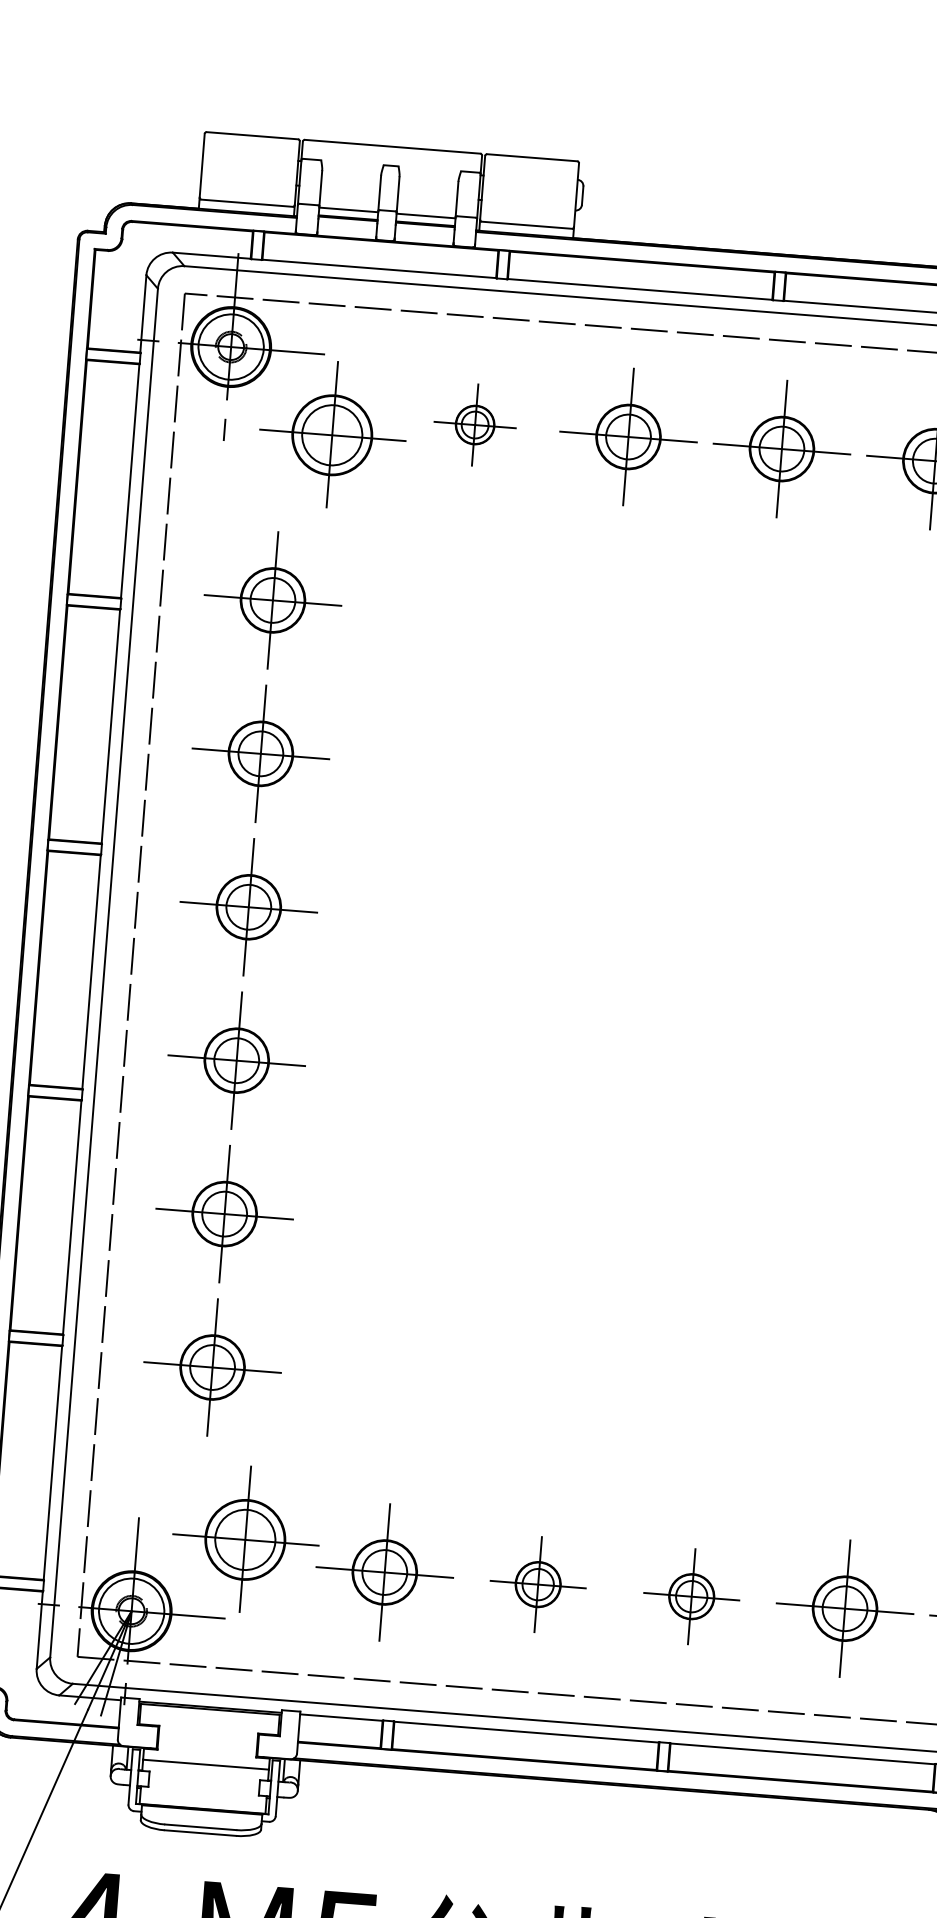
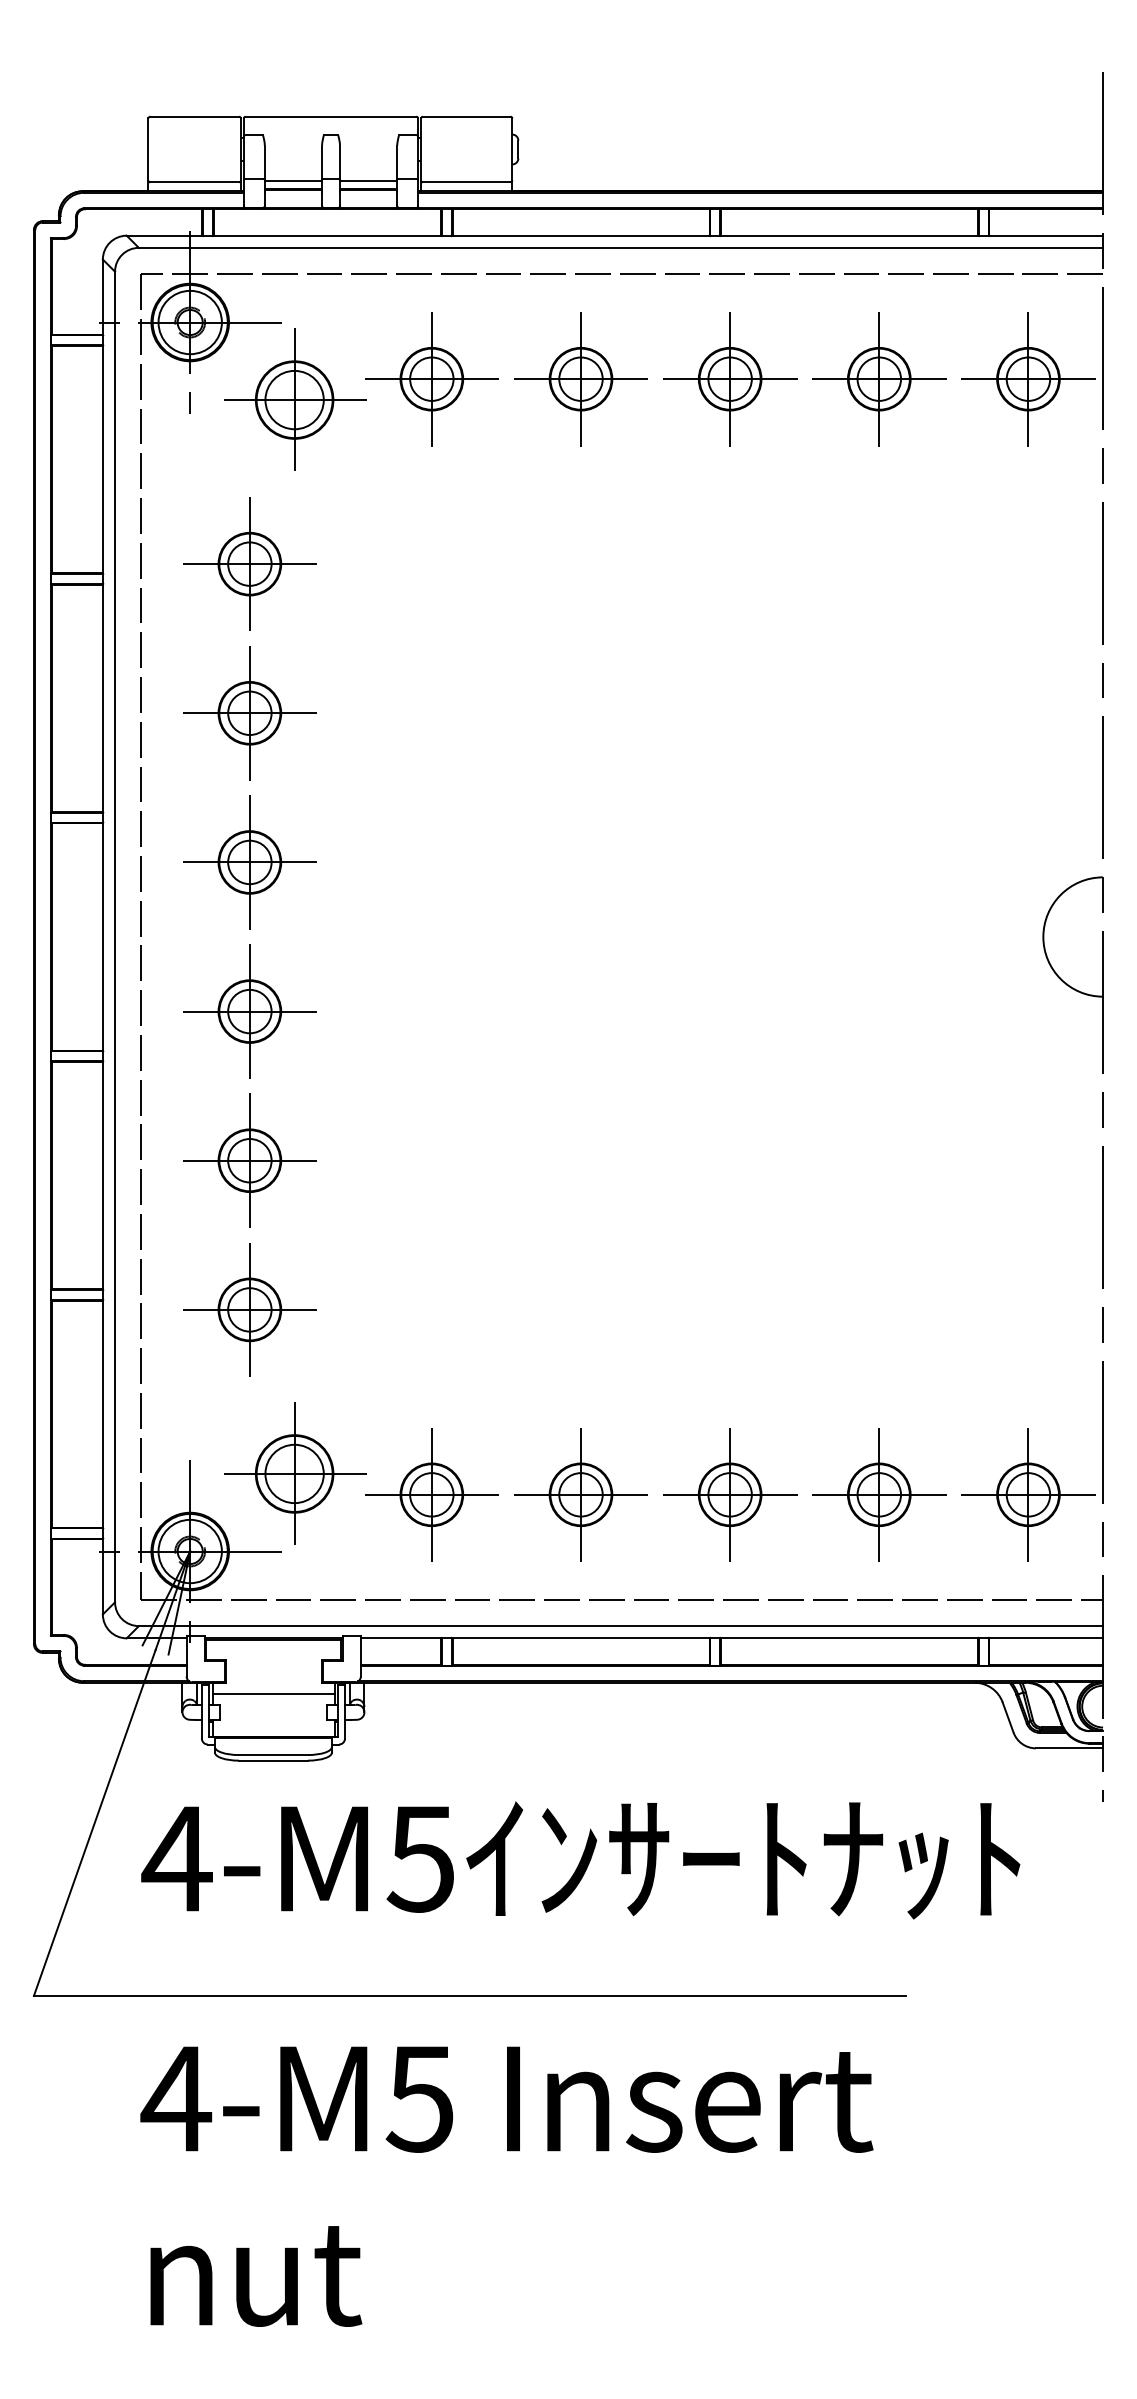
part: (474, 425) -> (431, 379), size x1.67
part: (537, 1584) -> (580, 1494), size x1.43
part: (692, 1596) -> (730, 1494), size x1.43

